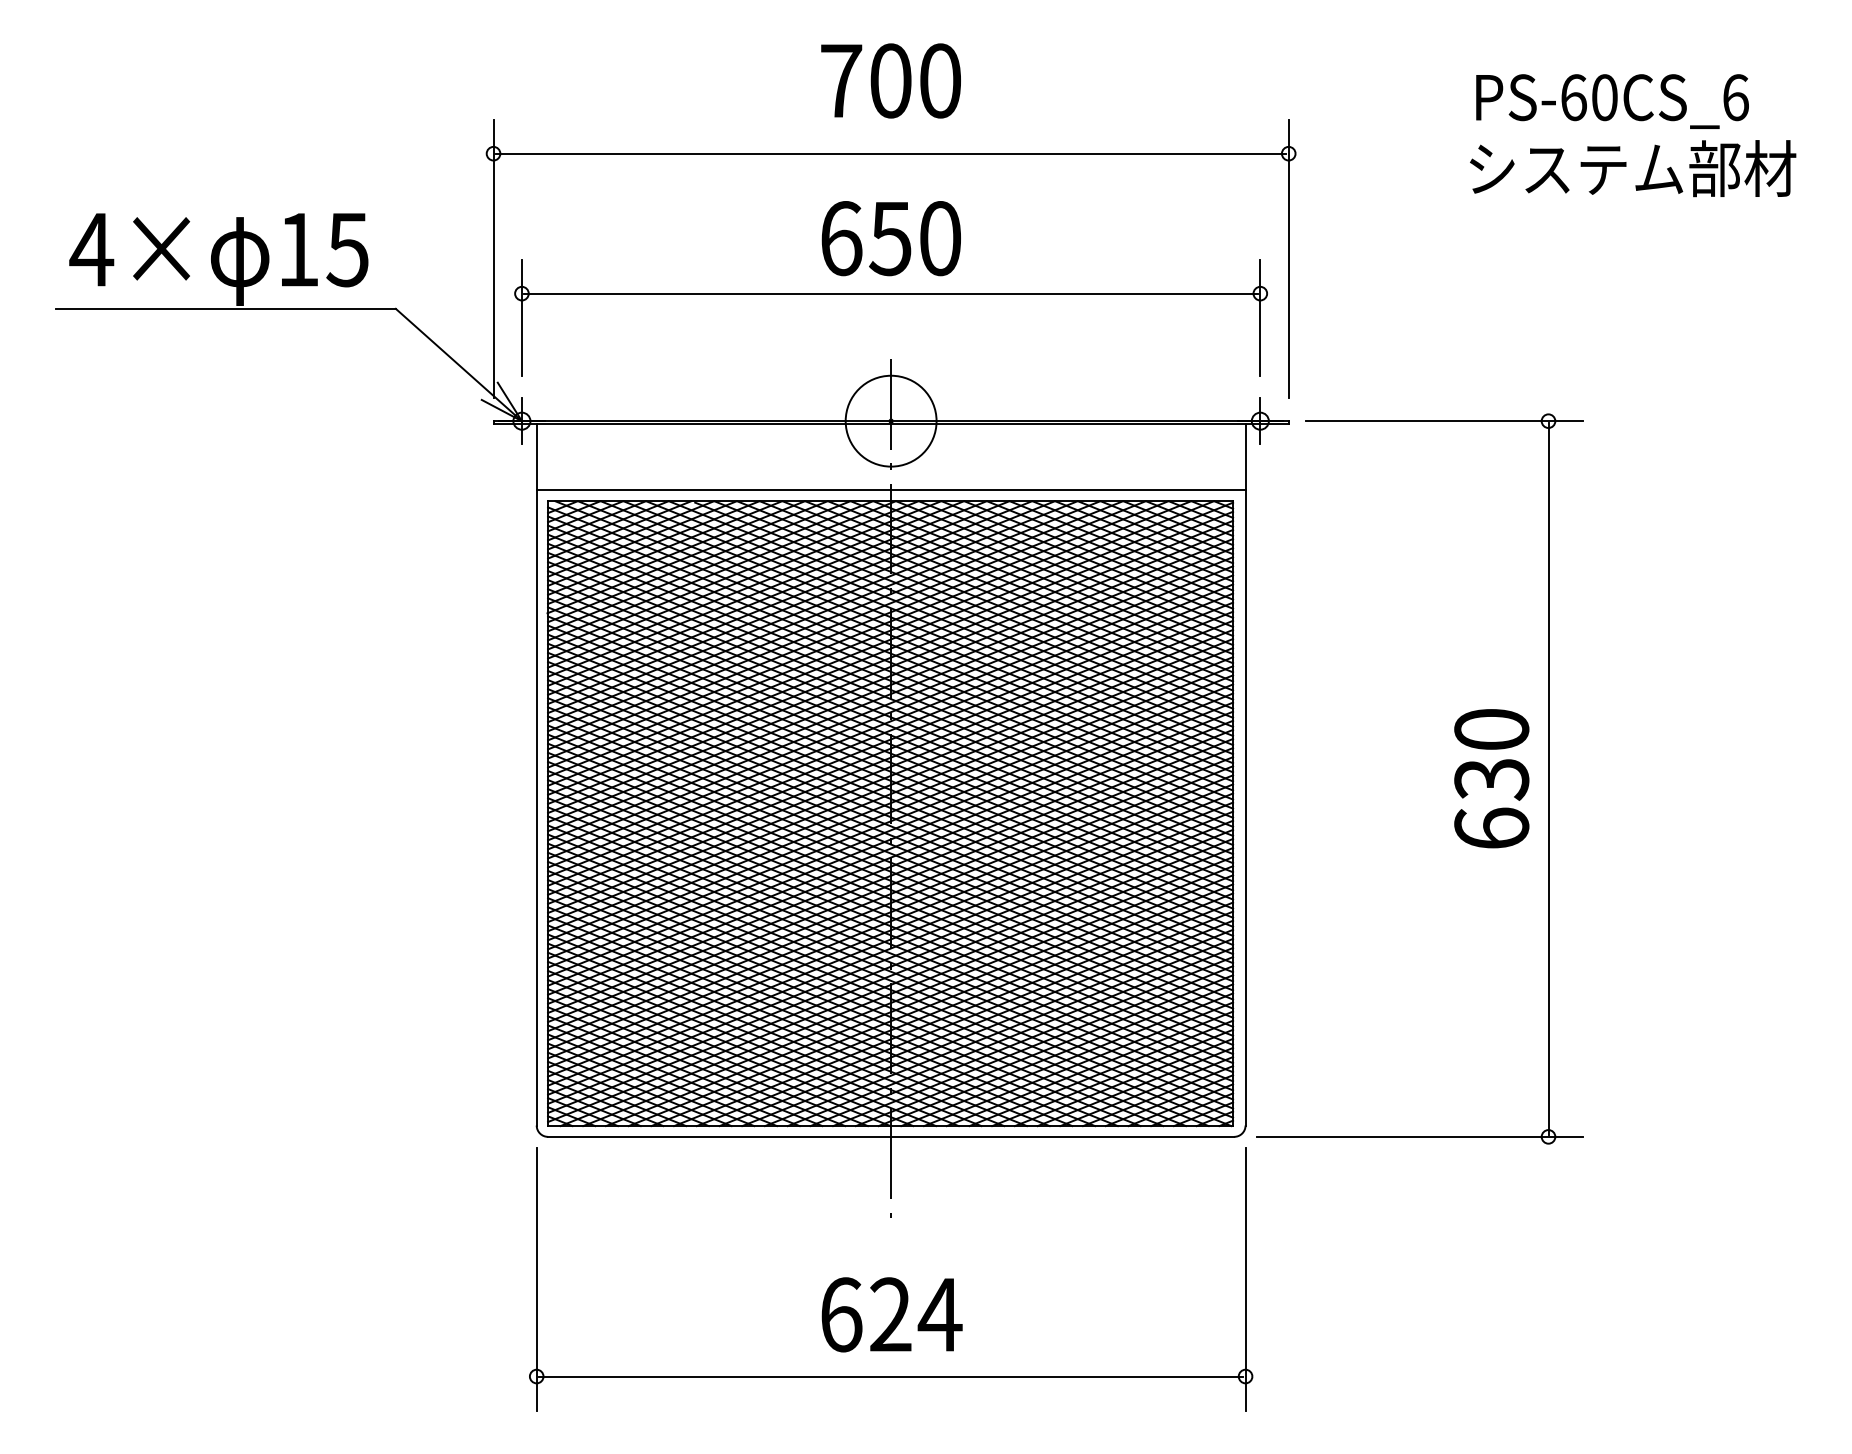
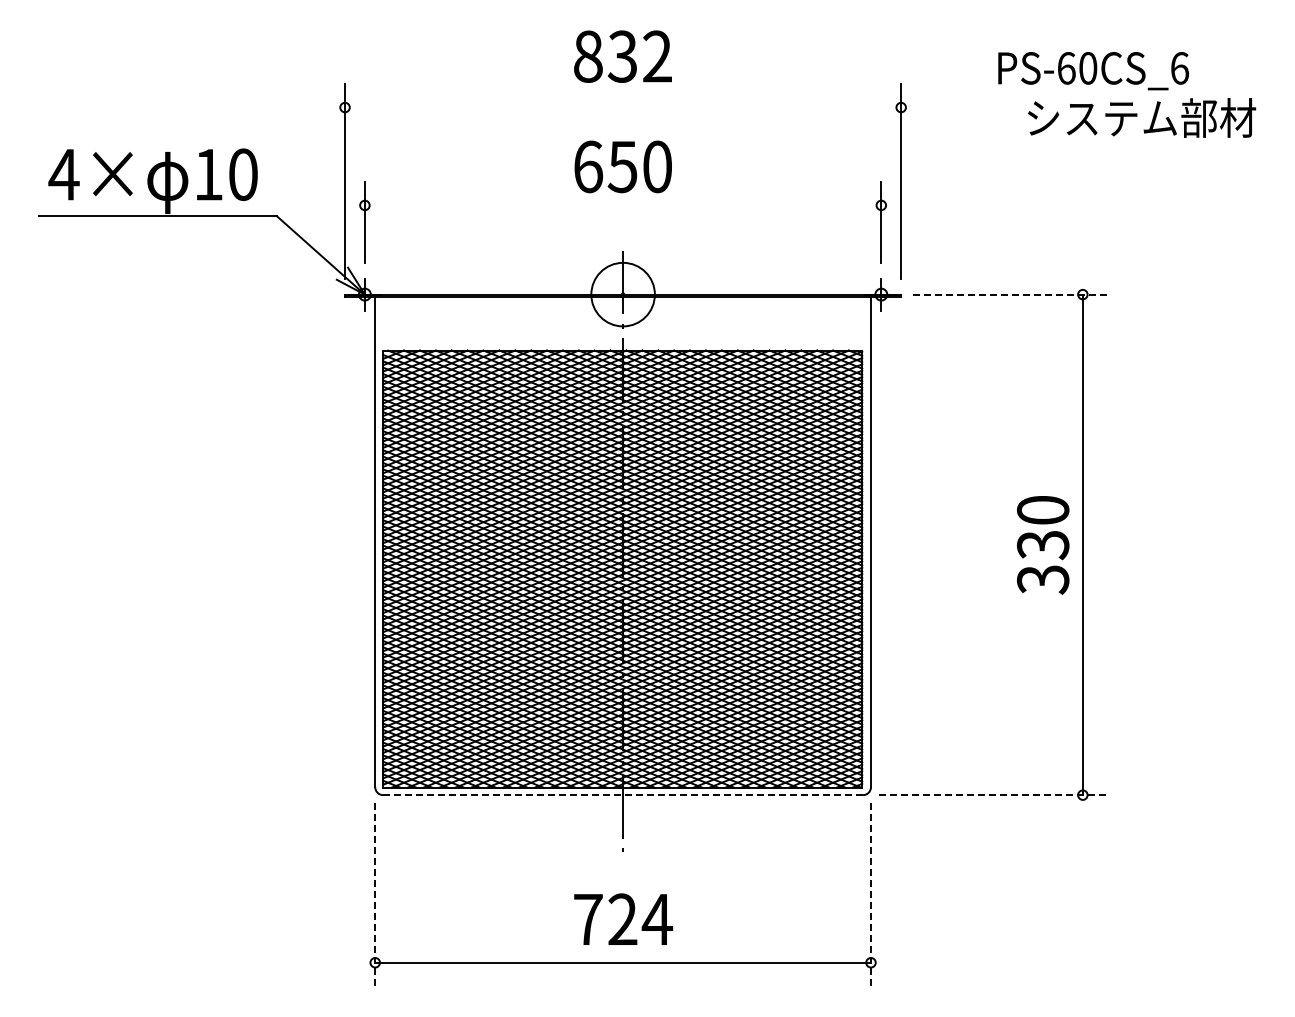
text: (890, 80) -> (622, 56), 700 -> 832
text: (1612, 102) -> (1093, 71), moved
line: (890, 153) -> (622, 107), removed
text: (346, 249) -> (242, 174), 15 -> 10
line: (890, 293) -> (622, 205), removed
line: (1443, 421) -> (1009, 294), solid -> dashed
line: (890, 489) -> (622, 342), removed
text: (1492, 828) -> (1043, 579), 630 -> 330
line: (891, 1137) -> (623, 795), solid -> dashed
line: (1419, 1137) -> (992, 795), solid -> dashed
line: (537, 1278) -> (375, 894), solid -> dashed
line: (1244, 1278) -> (870, 894), solid -> dashed
text: (841, 1314) -> (588, 919), 624 -> 724

